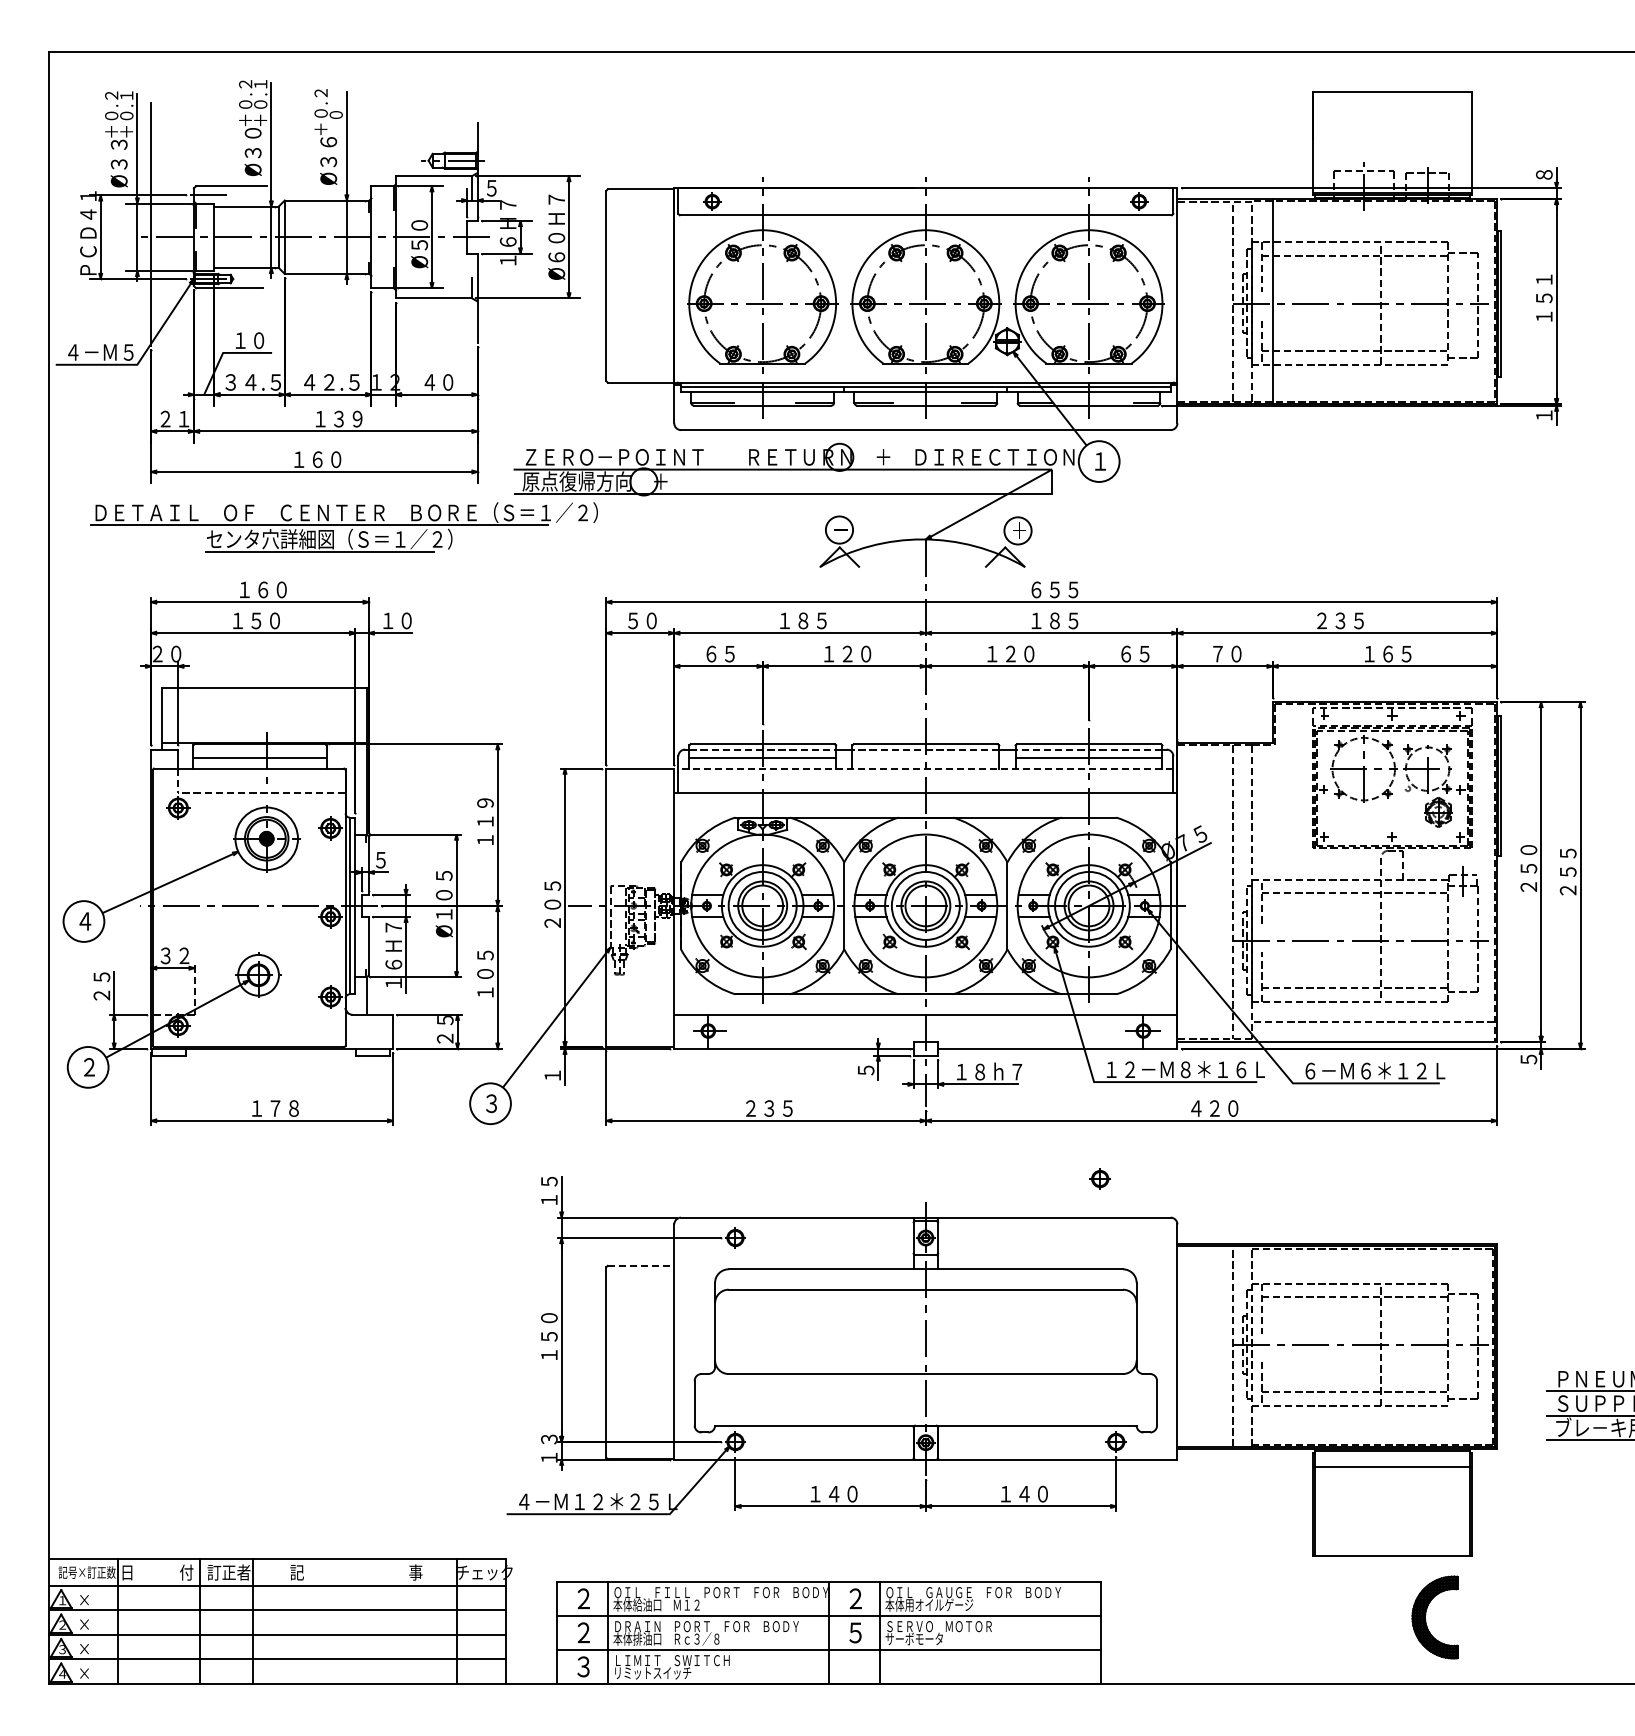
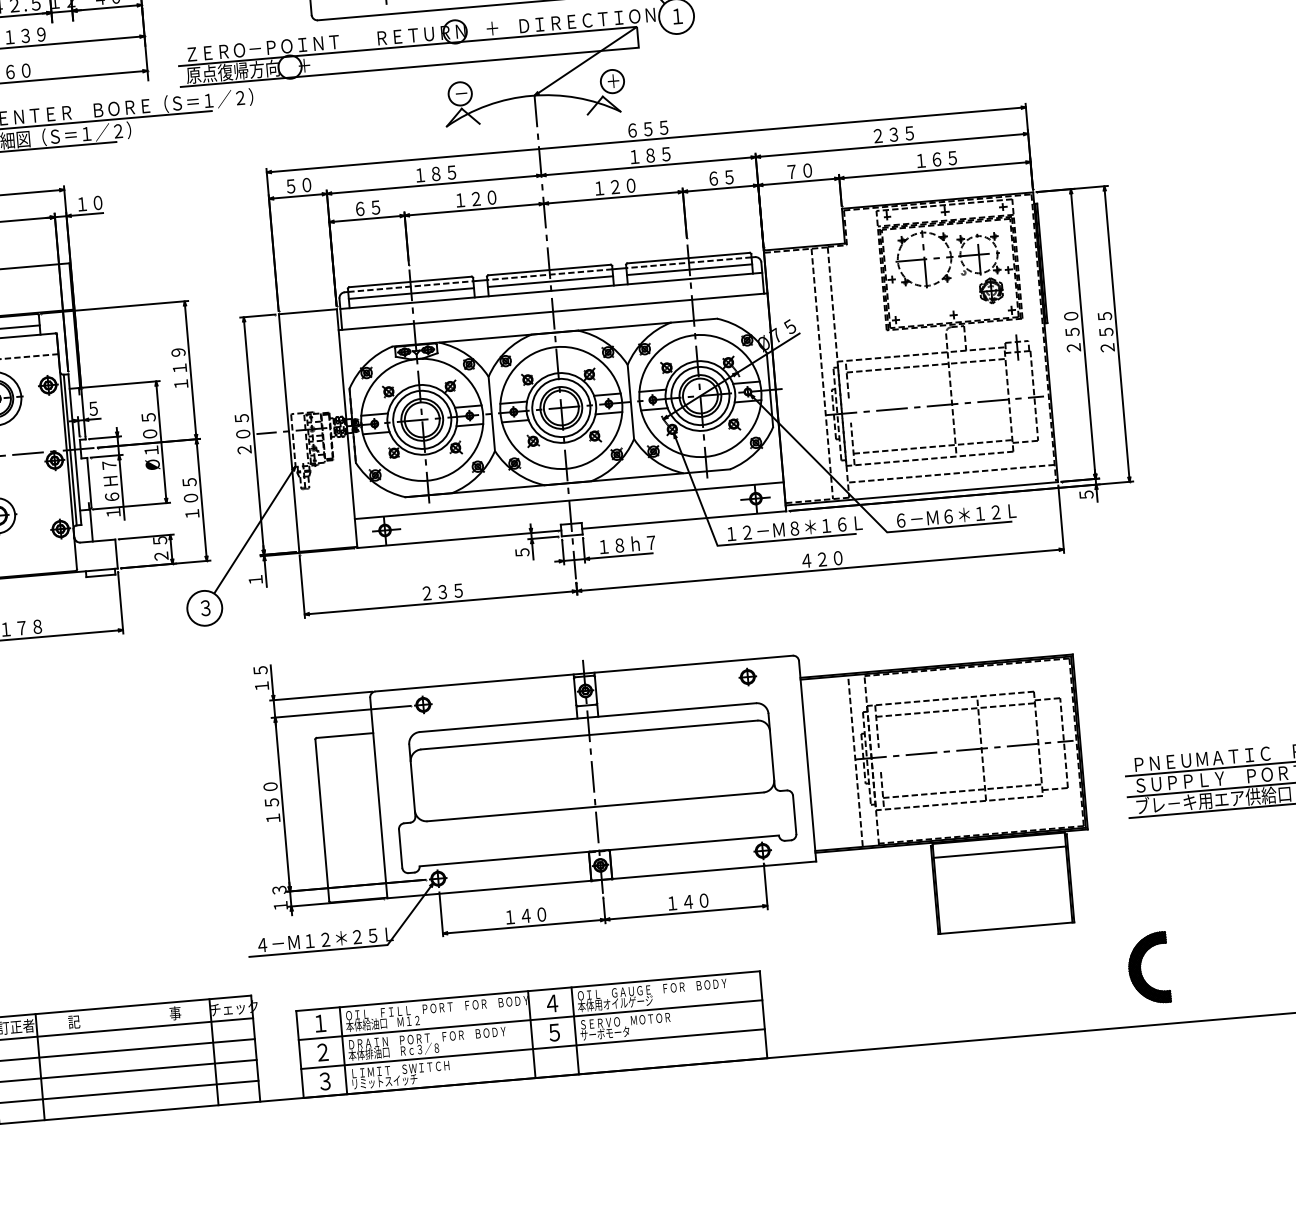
line: (925, 757) -> (550, 281), added
line: (925, 768) -> (550, 290), dashed -> solid
part: (1099, 1178) -> (747, 676), moved
line: (641, 1265) -> (345, 735), dashed -> solid
text: (583, 1597) -> (320, 1022), ２ -> １
text: (855, 1598) -> (551, 1003), ２ -> ４
part: (1426, 1614) -> (1141, 966), moved

